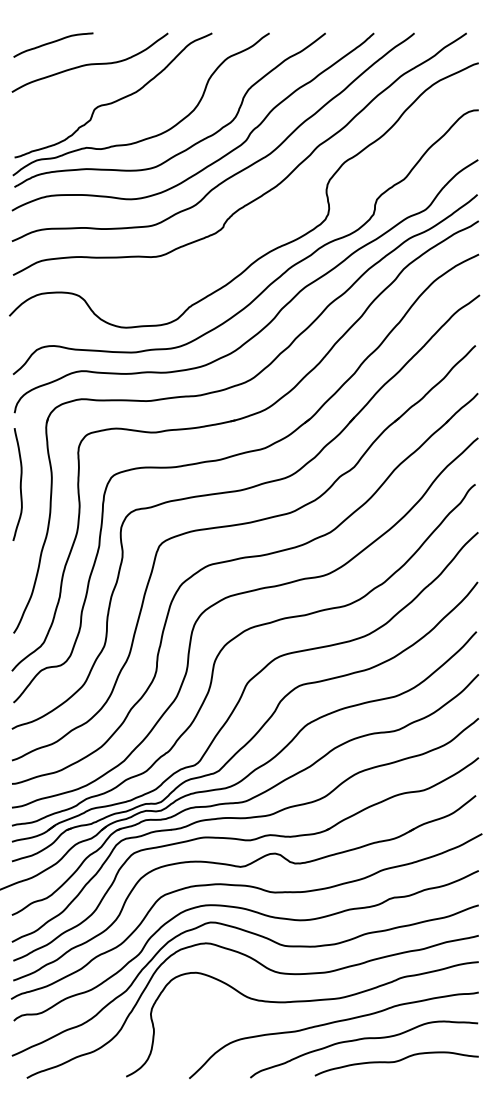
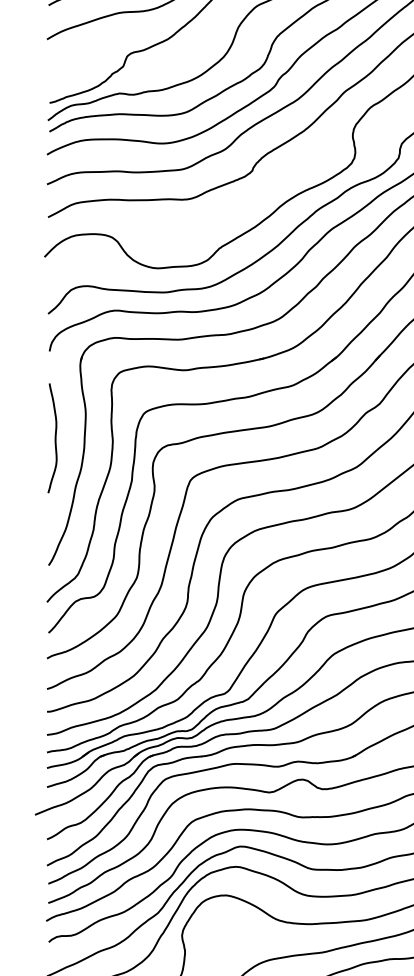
curve: (19, 484) -> (54, 438), moved

